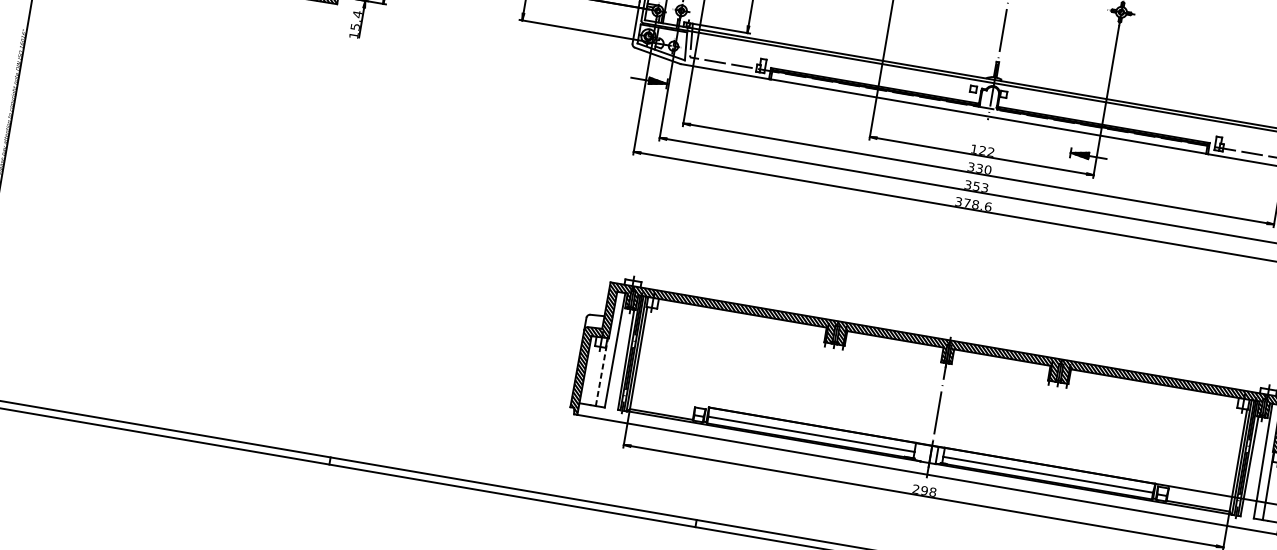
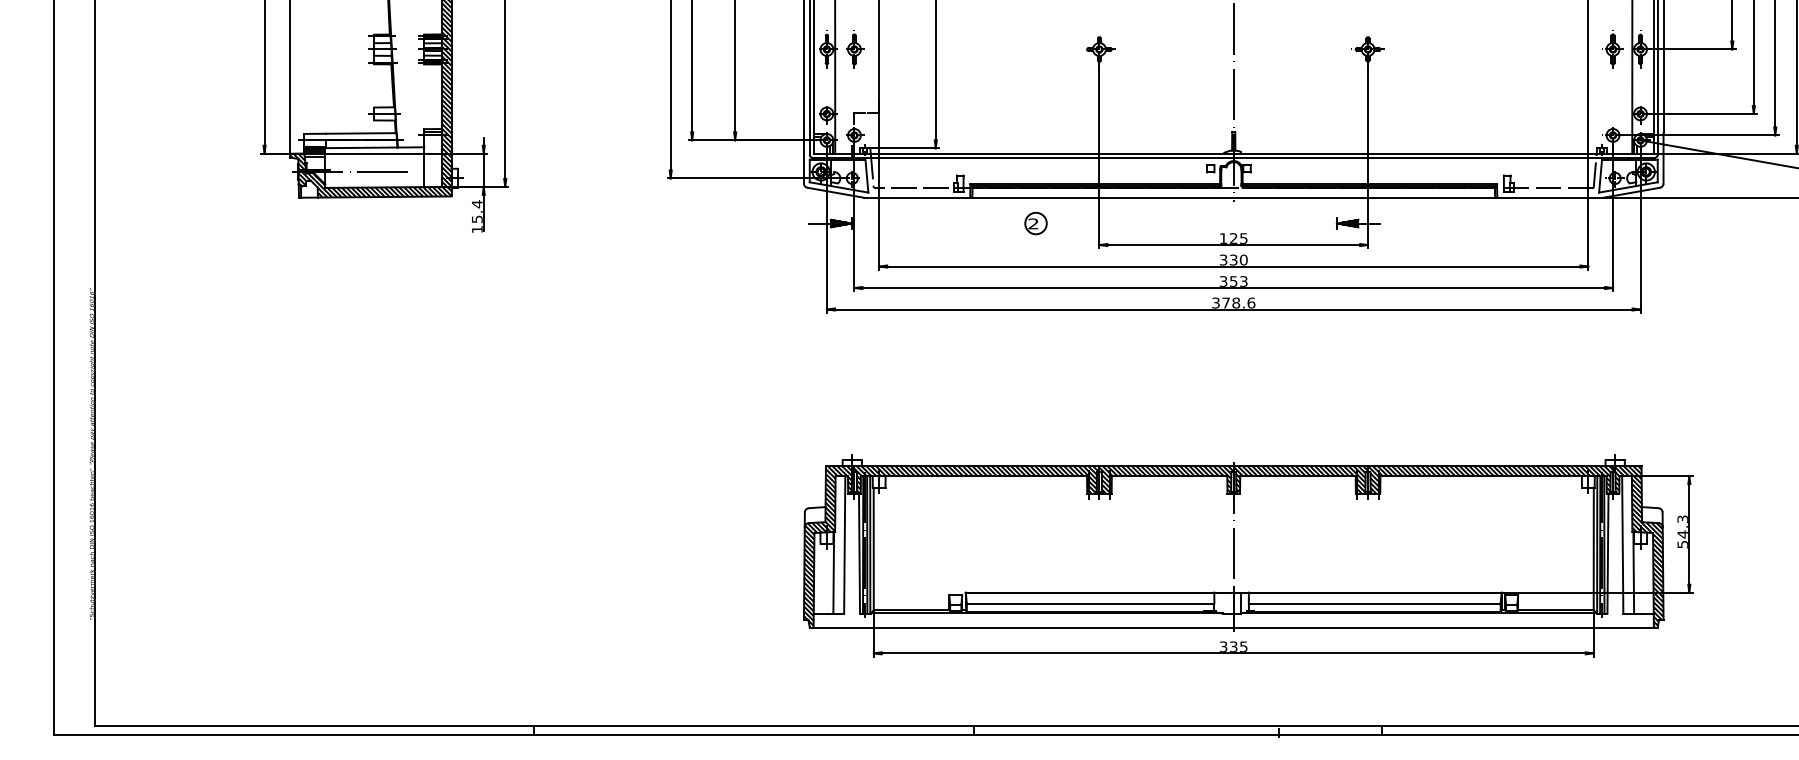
part: (819, 109) -> (1035, 223), added
text: (990, 152) -> (1243, 238), 122 -> 125
line: (601, 371) -> (833, 572), dashed -> solid
text: (924, 490) -> (1233, 646), 298 -> 335

